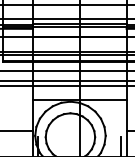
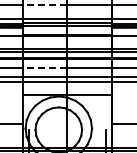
line: (55, 5) -> (44, 5), solid -> dashed
line: (55, 70) -> (44, 67), solid -> dashed

